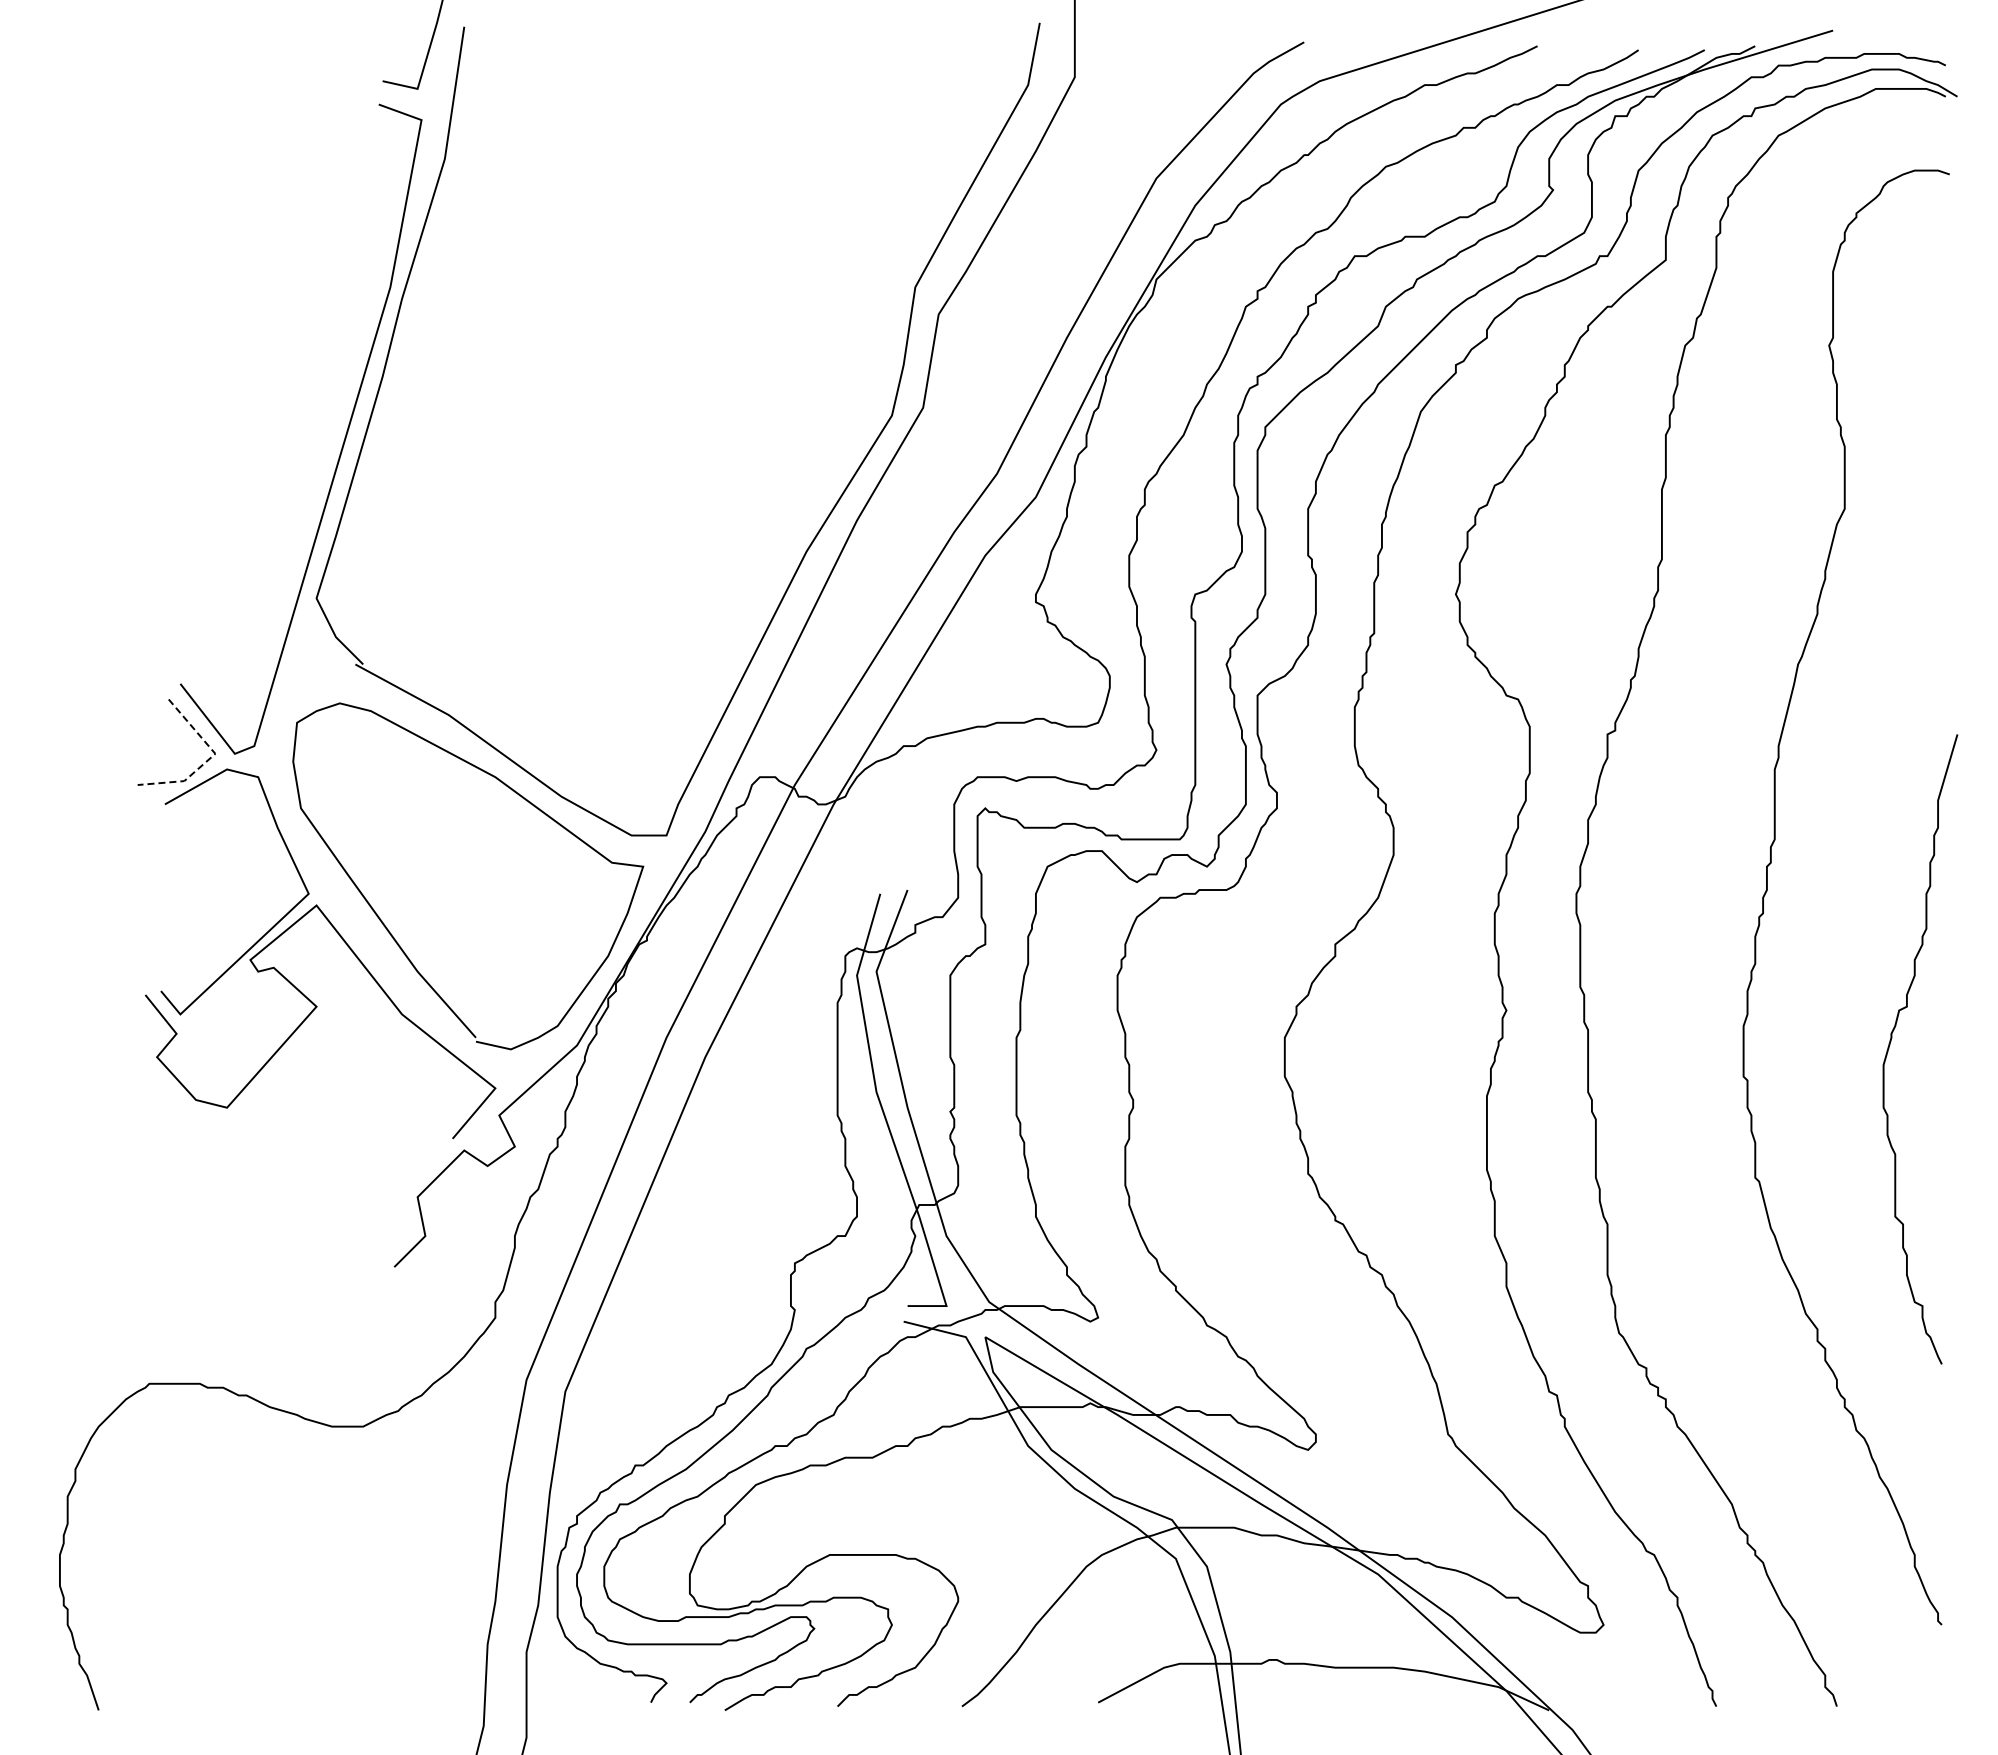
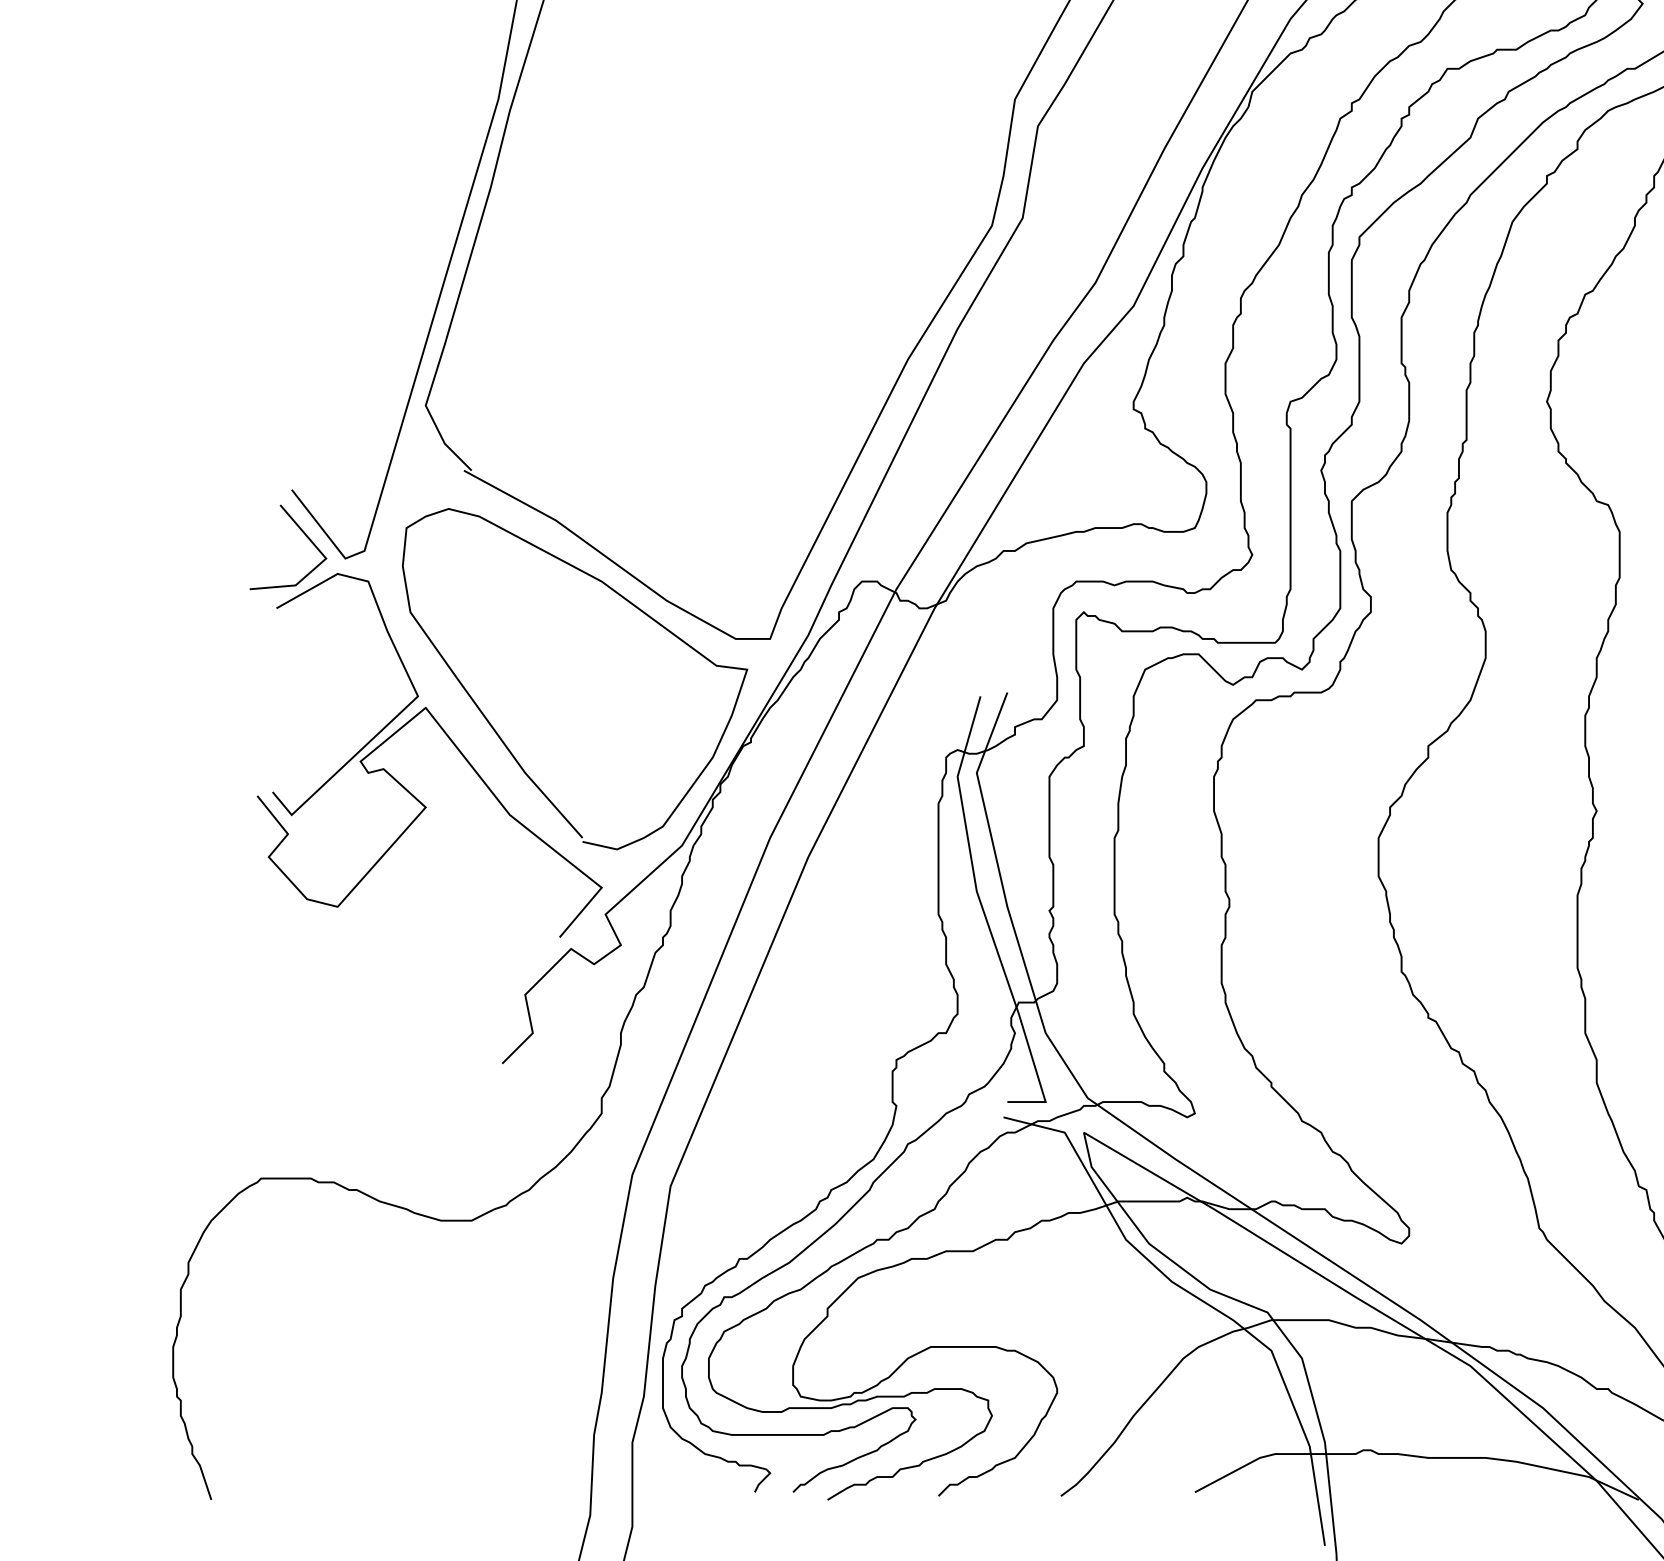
line: (208, 759) -> (319, 564), dashed -> solid

